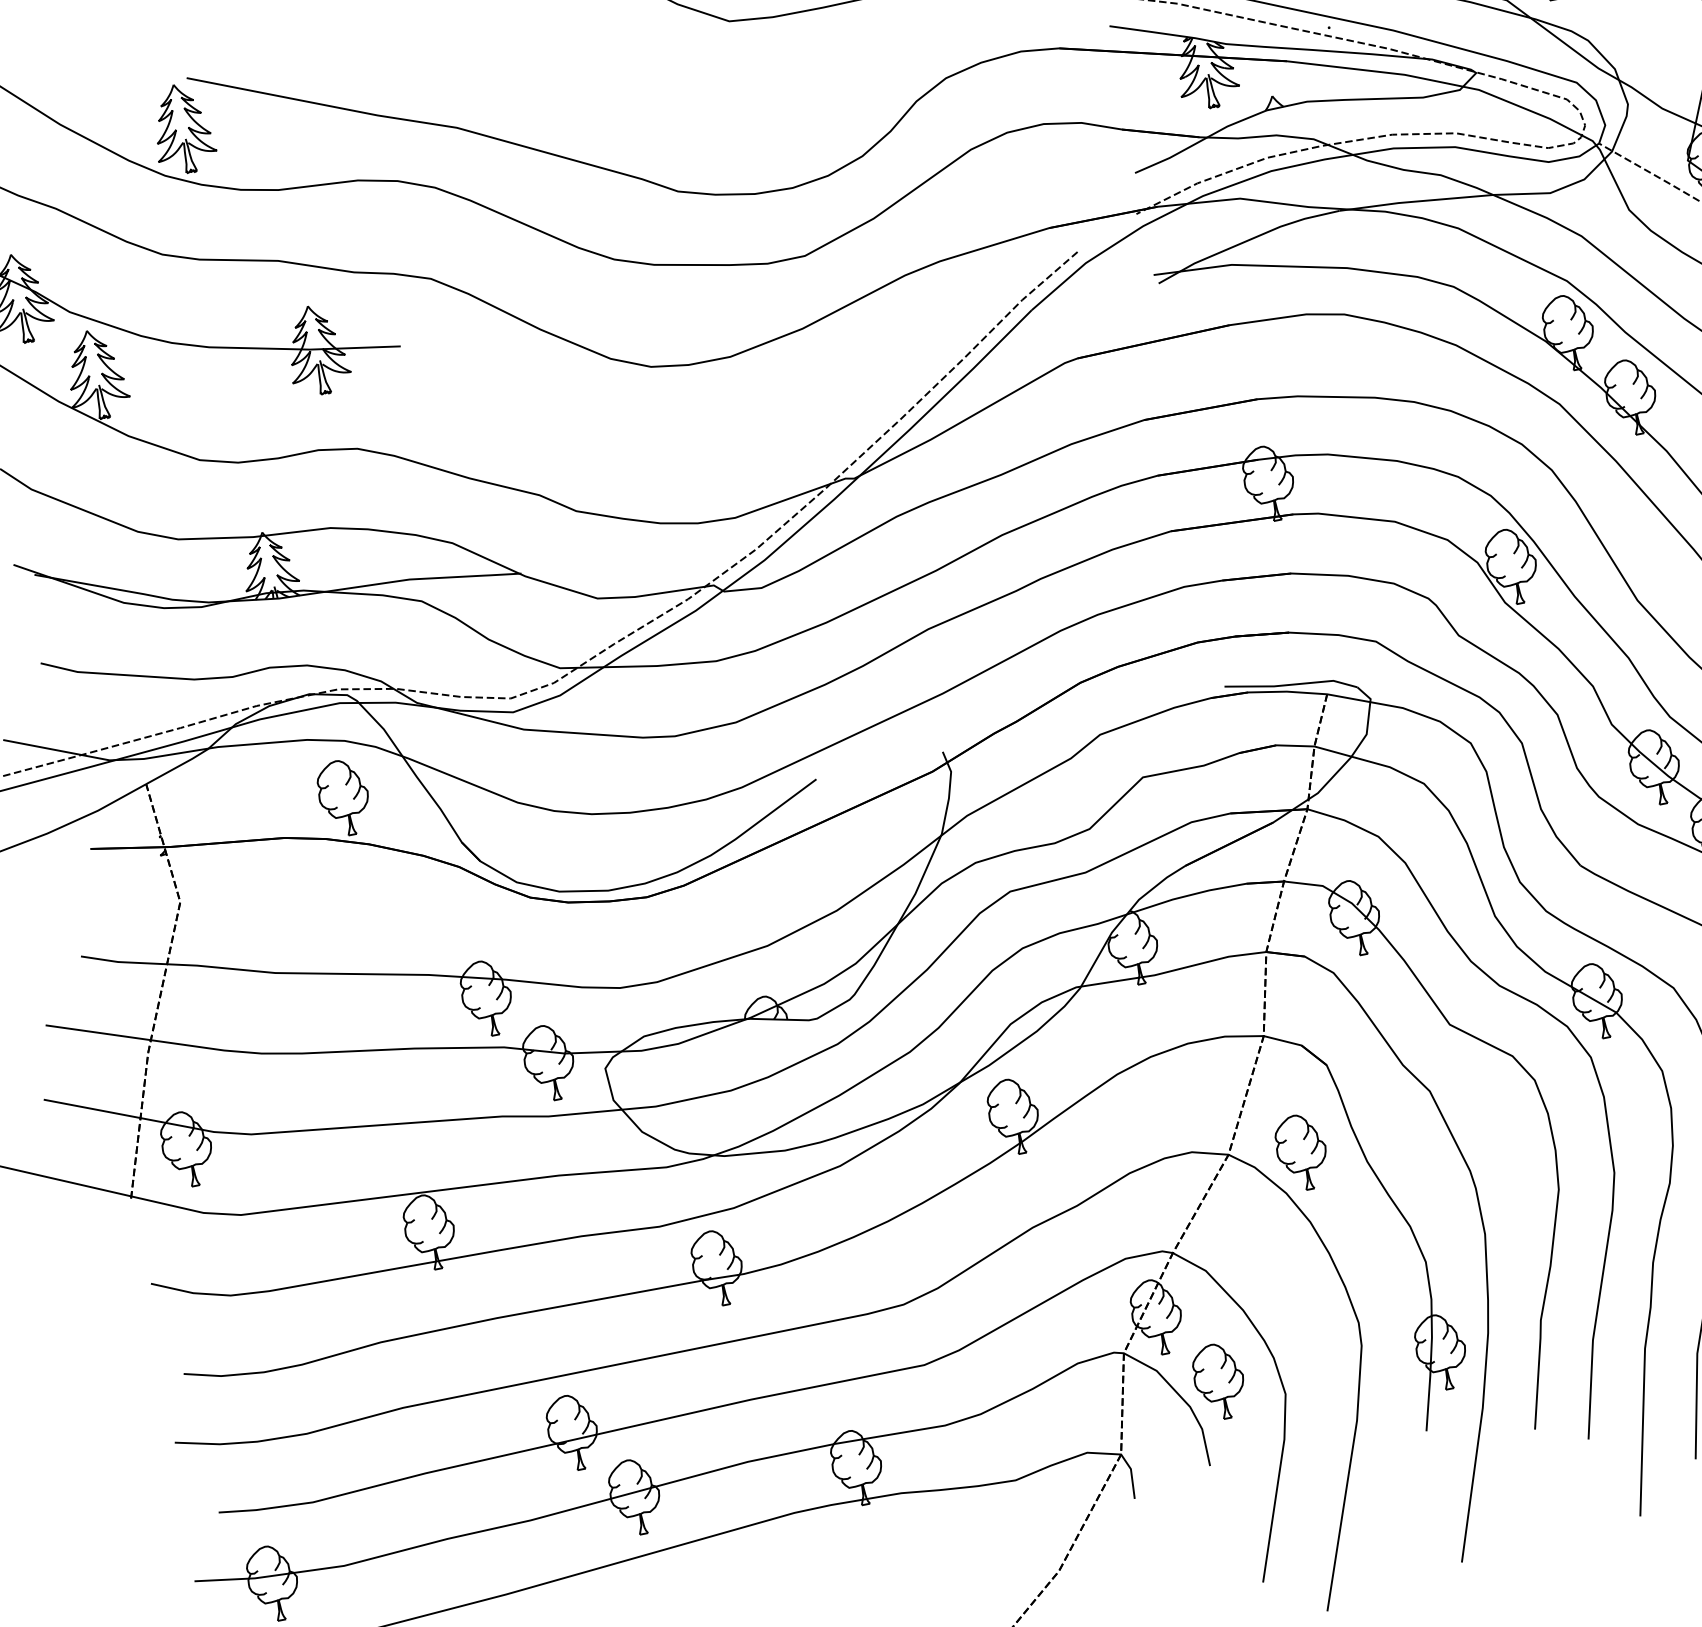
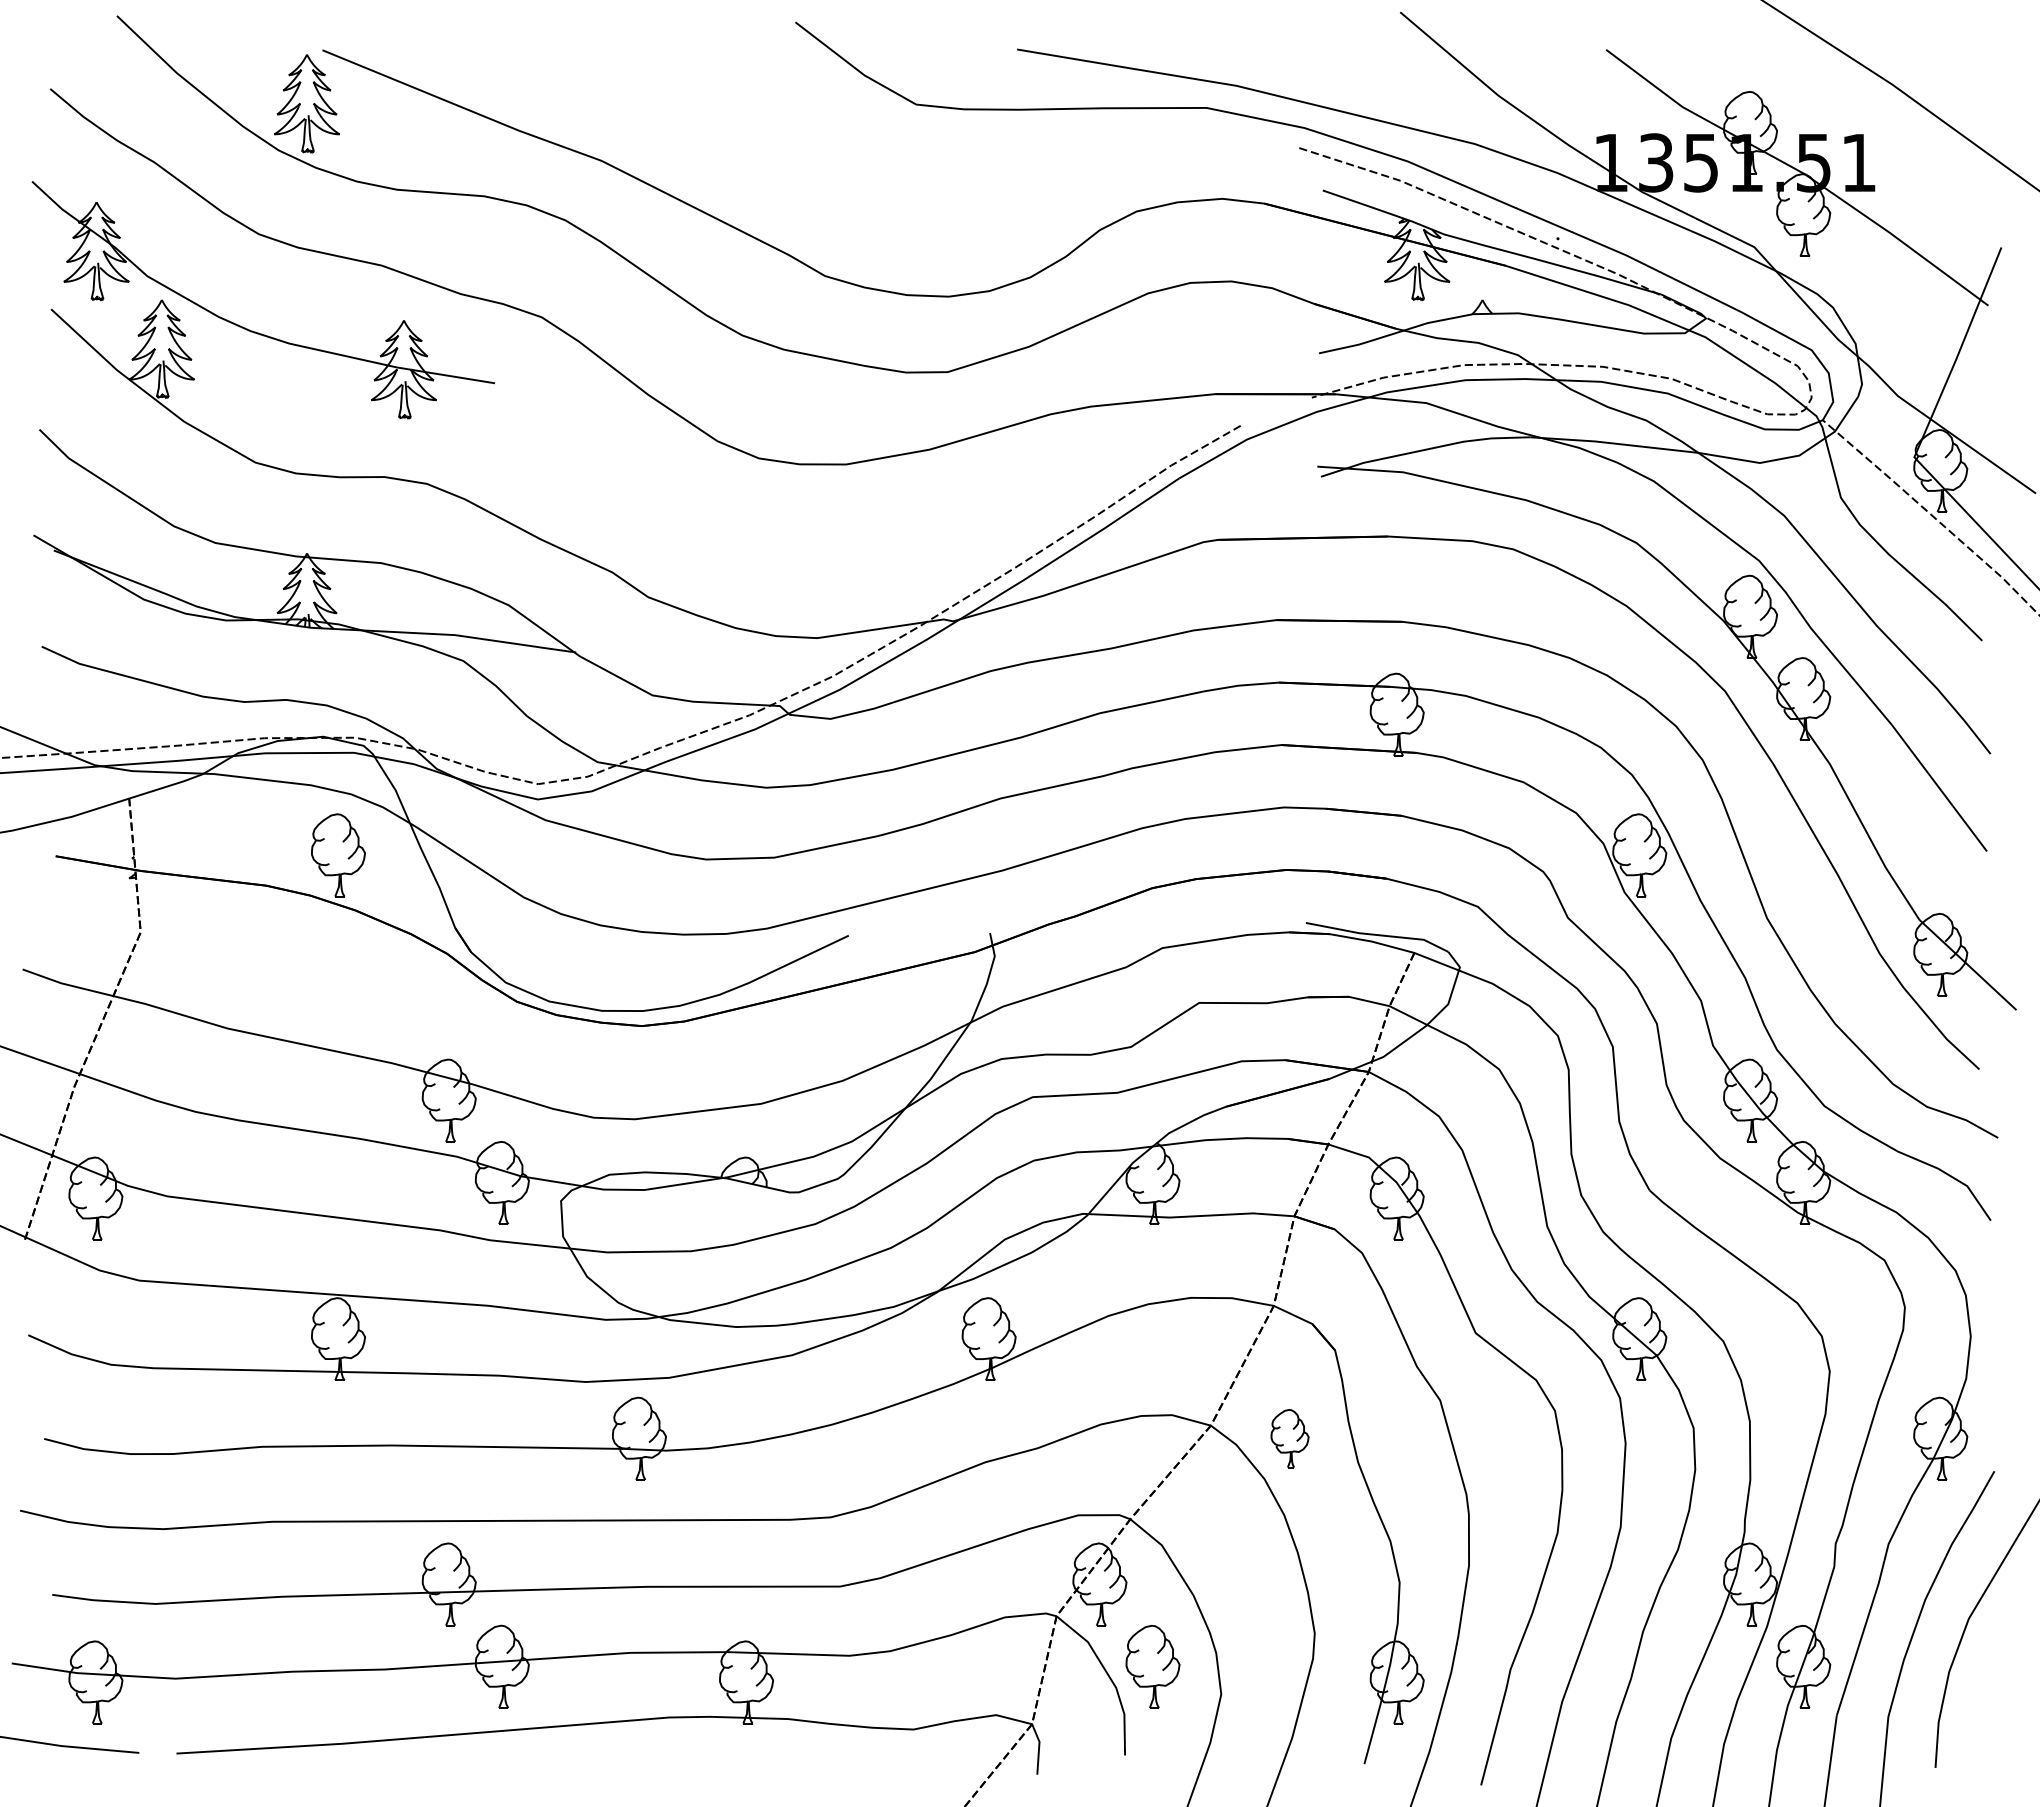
part: (1301, 1152) -> (1289, 1438), size x0.7

